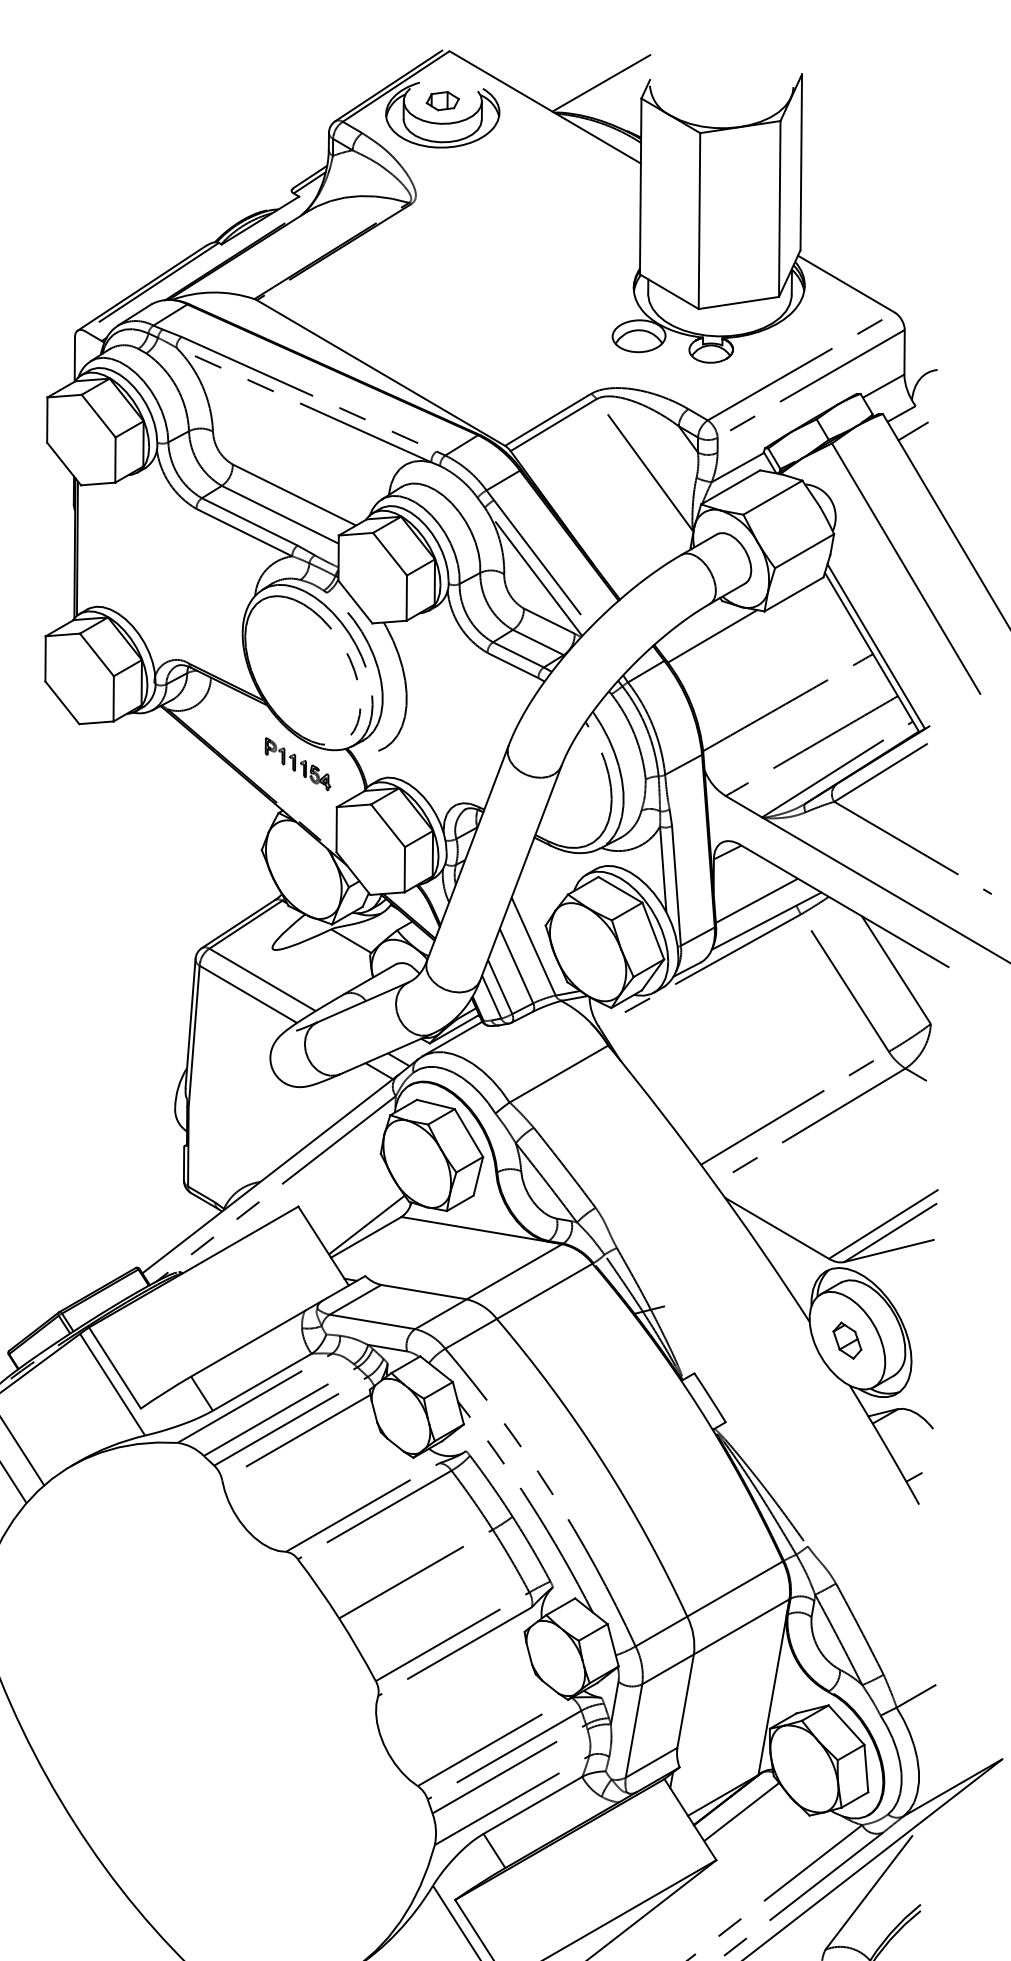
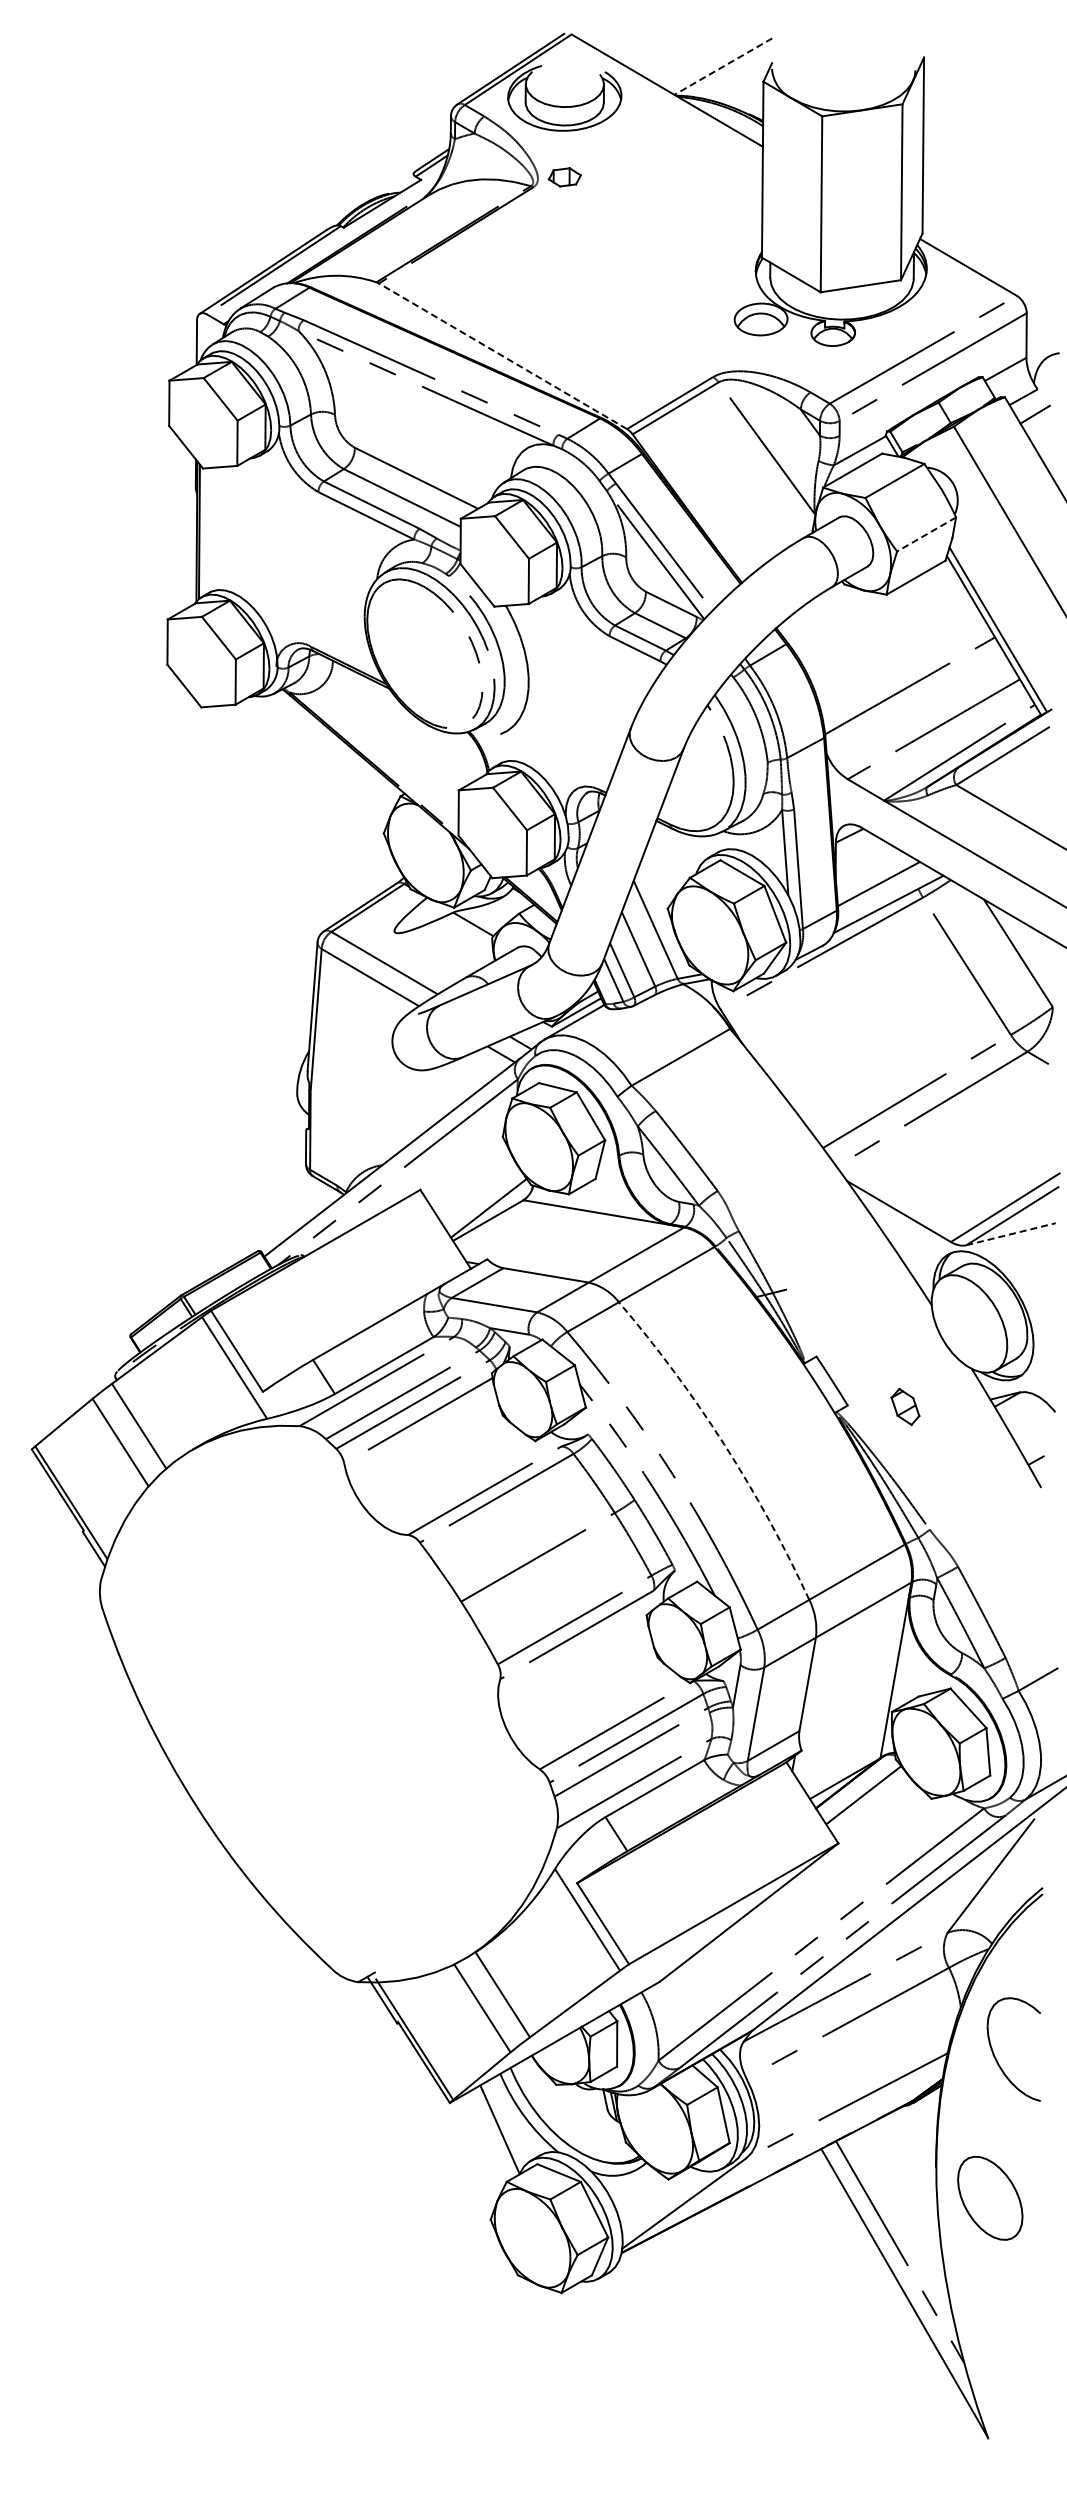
line: (600, 83) -> (722, 66), solid -> dashed
part: (442, 101) -> (564, 177), moved
line: (381, 373) -> (503, 356), solid -> dashed
line: (804, 551) -> (926, 534), solid -> dashed
line: (712, 636) -> (834, 619), removed
part: (297, 764) -> (419, 747), removed
line: (889, 1251) -> (1011, 1234), solid -> dashed
part: (847, 1340) -> (905, 1406), moved
arc: (602, 1461) -> (724, 1444), solid -> dashed

